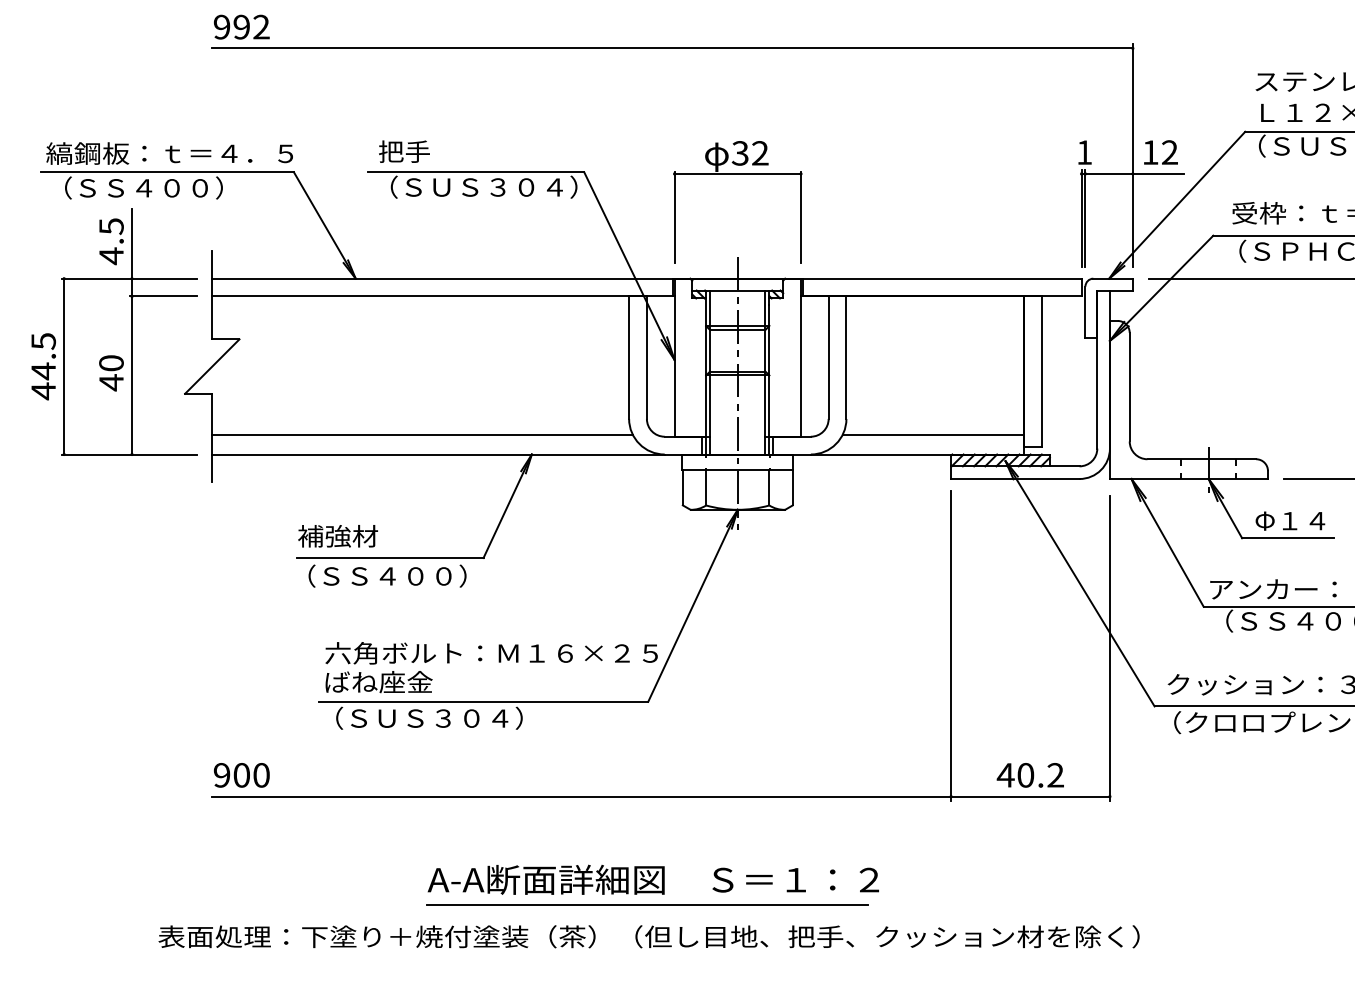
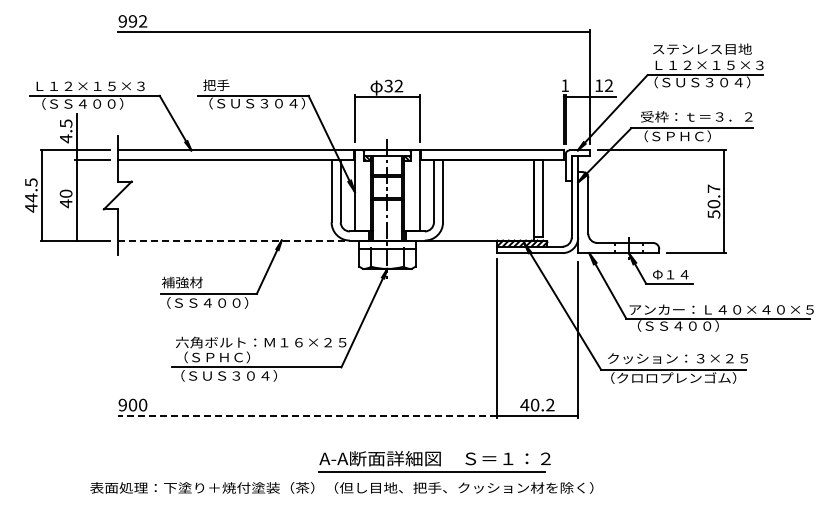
text: (168, 152) -> (95, 85), 縞鋼板：ｔ＝４．５ -> Ｌ１２×１５×３
line: (422, 434) -> (225, 230), removed
line: (933, 434) -> (487, 230), removed
line: (437, 454) -> (233, 240), solid -> dashed
text: (396, 682) -> (212, 357), ばね座金 -> （ＳＰＨＣ）
line: (580, 797) -> (306, 416), solid -> dashed
part: (652, 885) -> (434, 461), moved

